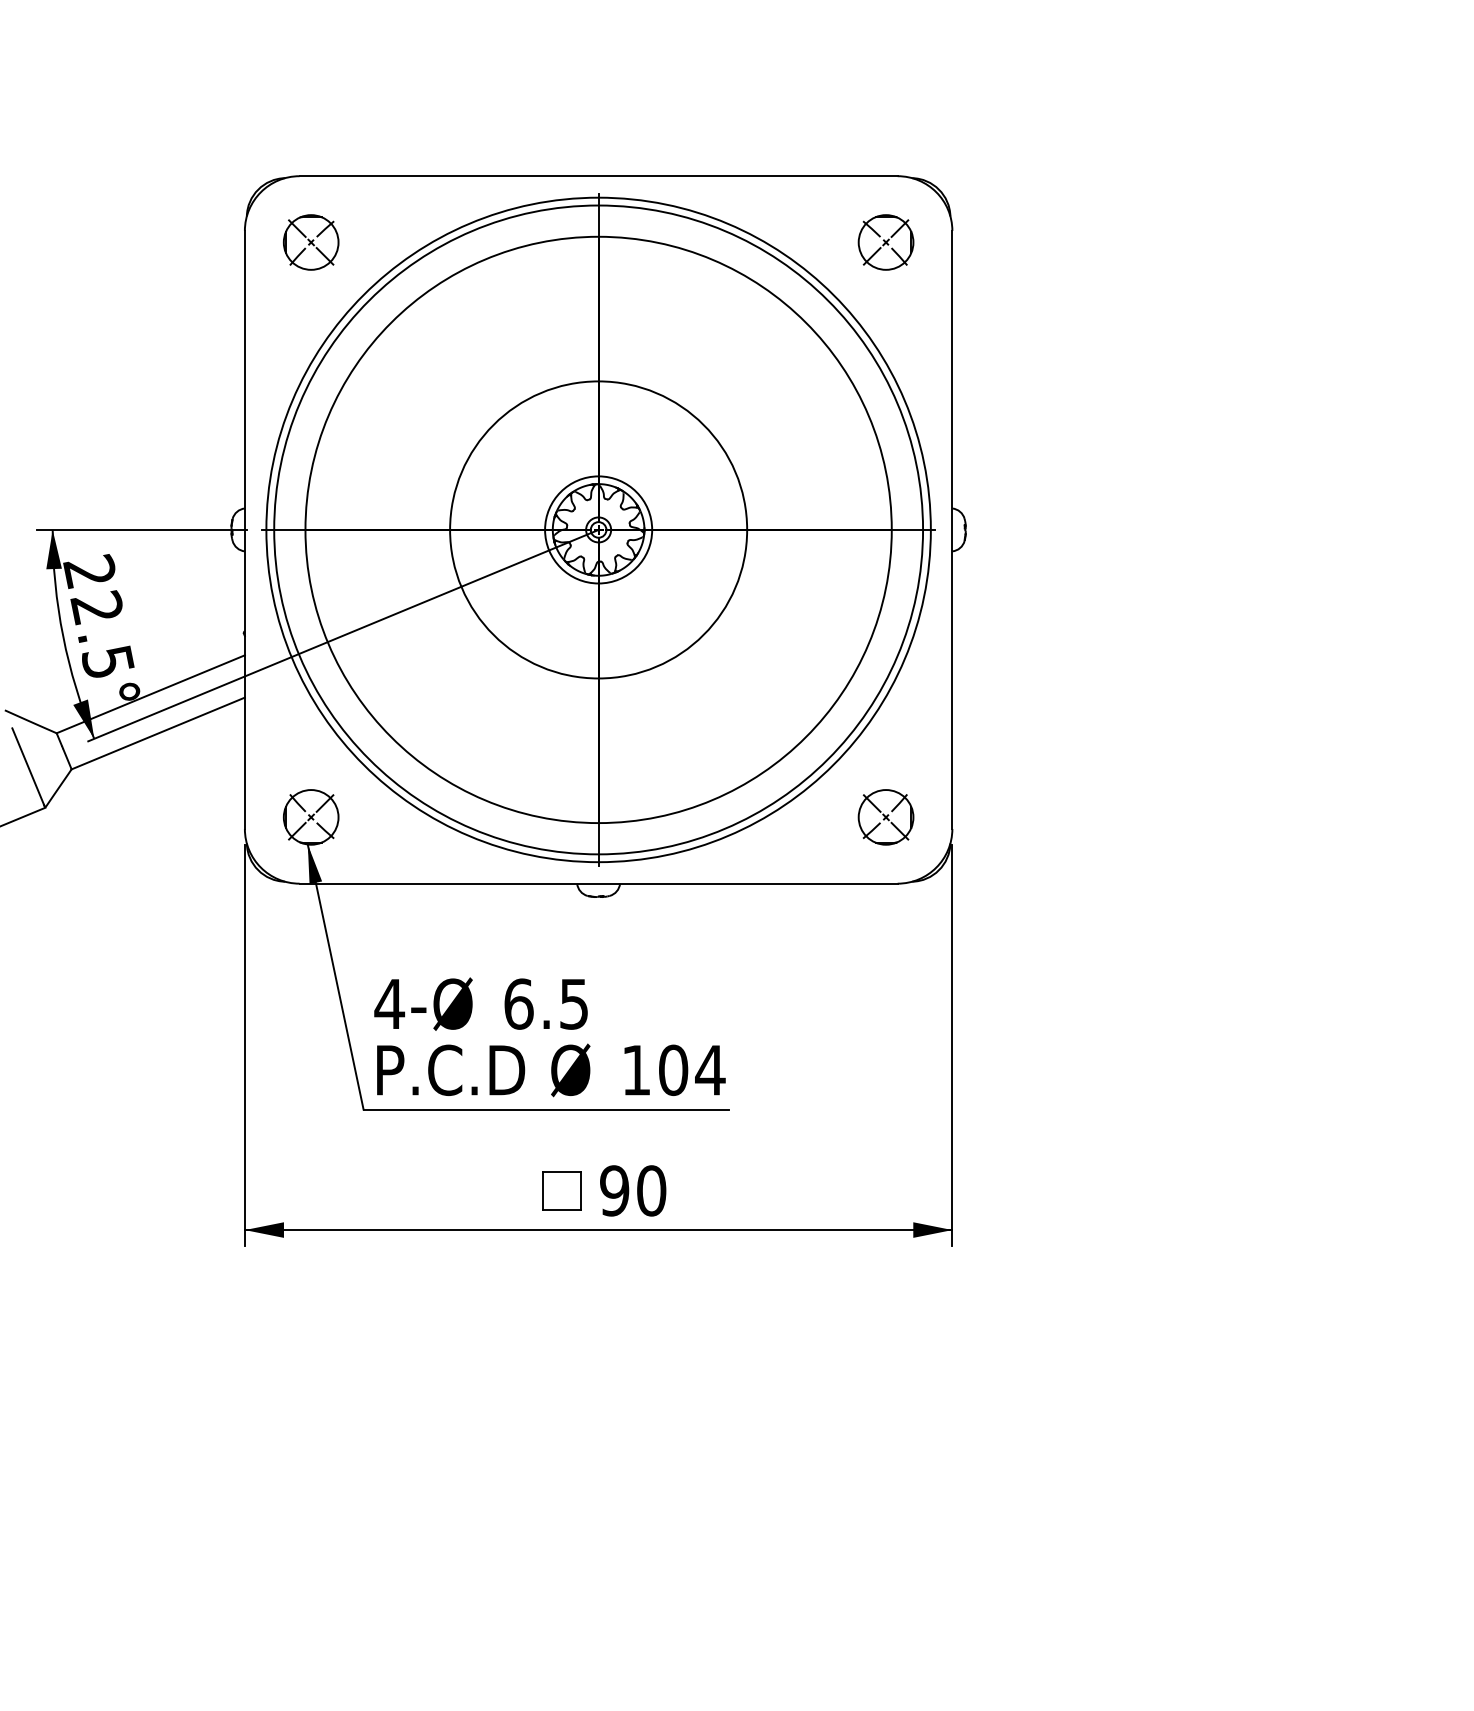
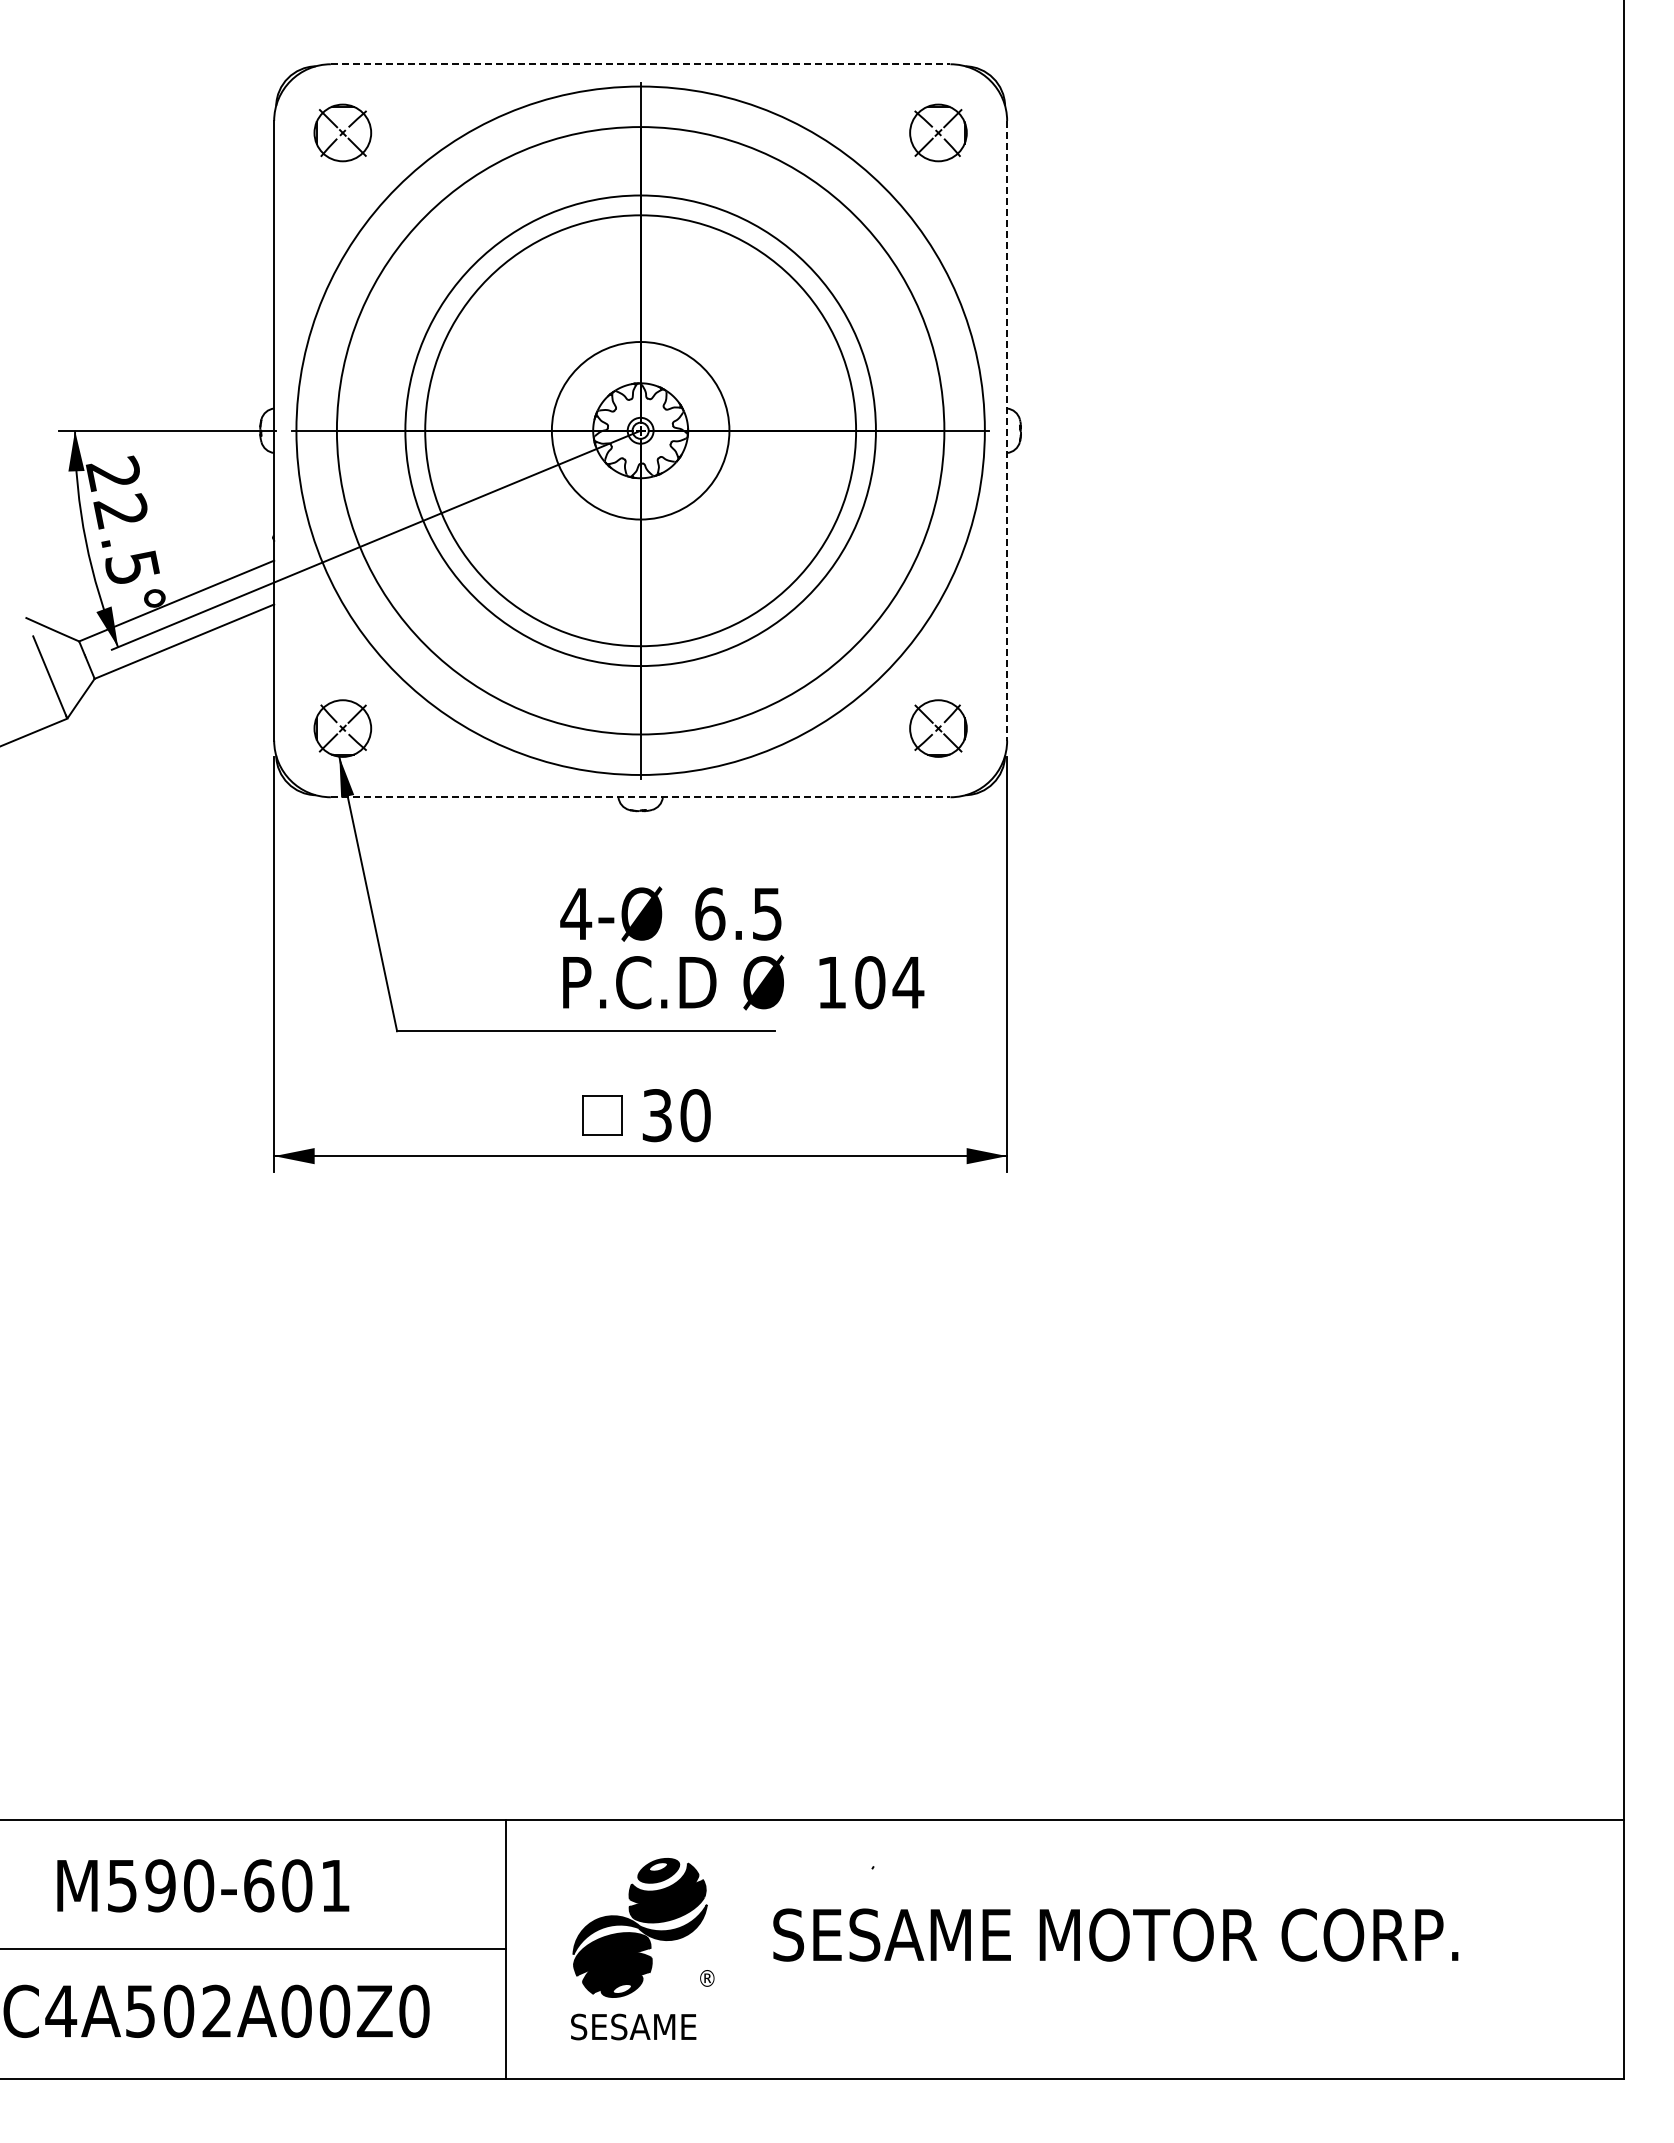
line: (598, 176) -> (640, 64), solid -> dashed
circle: (598, 529) -> (640, 430), size x0.7
circle: (598, 529) -> (640, 430), size x1.4
circle: (598, 529) -> (640, 430), size x1.6
line: (952, 529) -> (1007, 430), solid -> dashed
line: (598, 883) -> (640, 797), solid -> dashed
text: (550, 1037) -> (742, 948), moved
text: (614, 1190) -> (657, 1115), 90 -> 30

